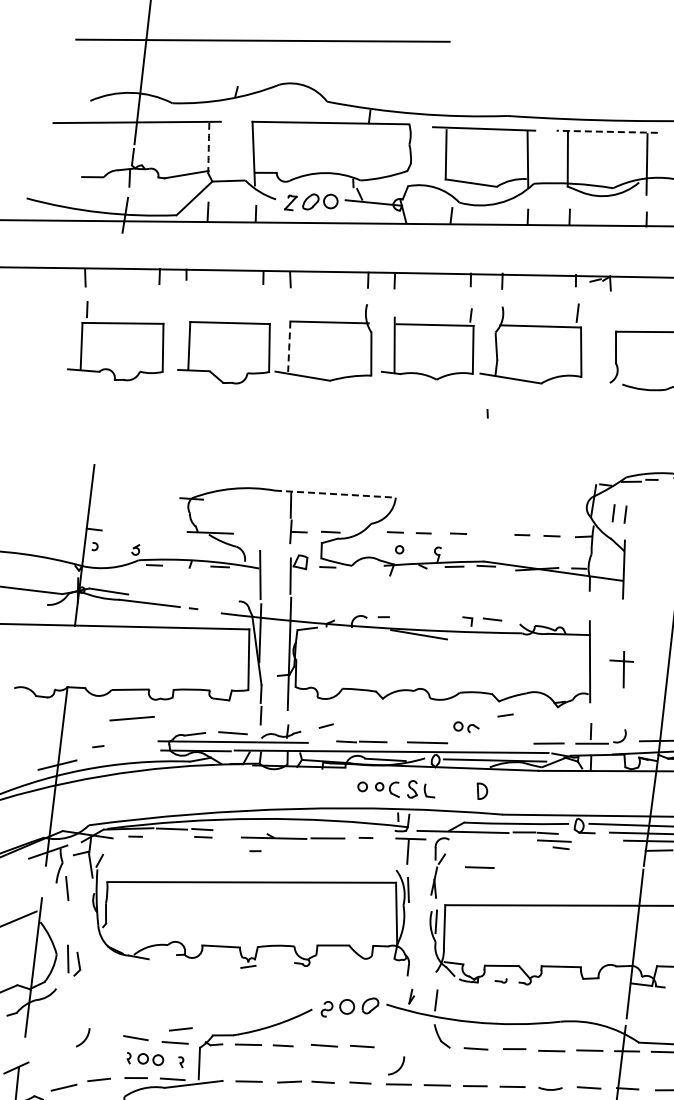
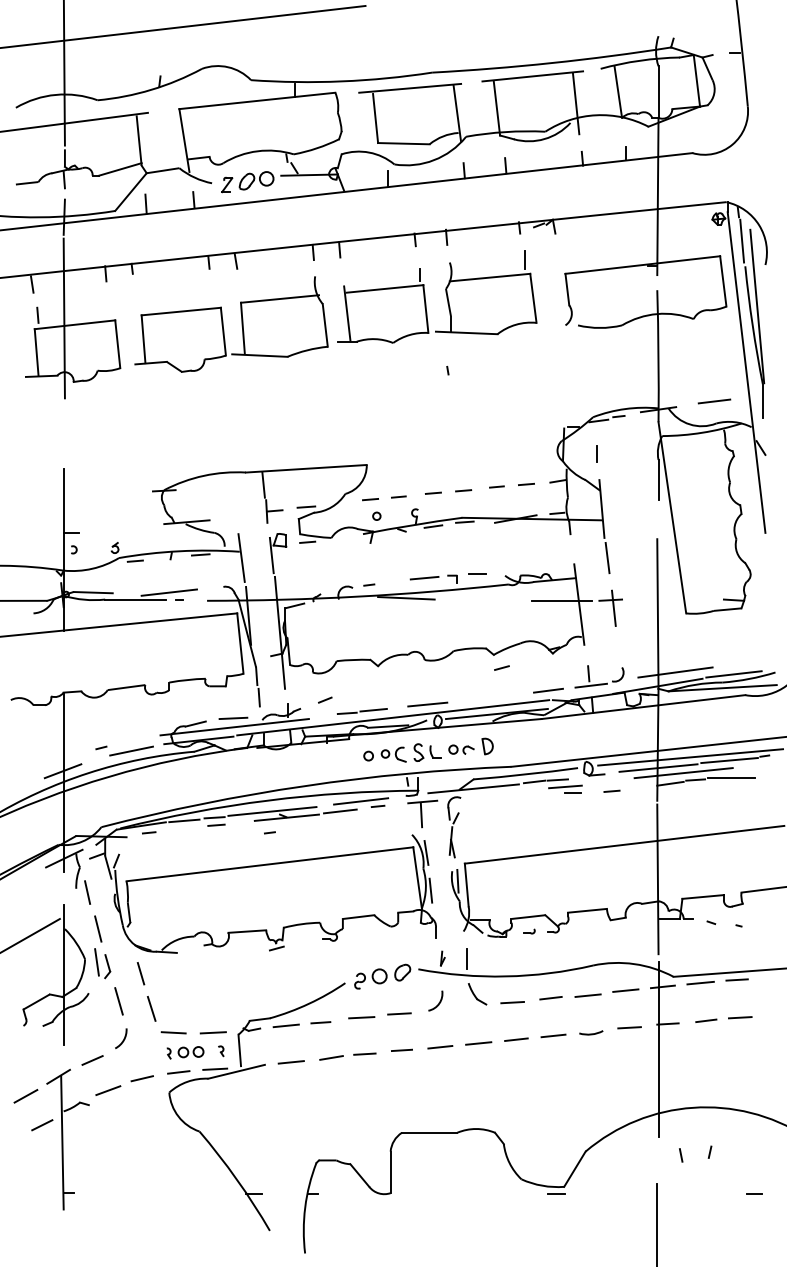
line: (606, 131) -> (532, 76), dashed -> solid
arc: (209, 148) -> (139, 140), dashed -> solid
line: (112, 315) -> (63, 318), added
line: (288, 347) -> (242, 328), dashed -> solid
line: (335, 493) -> (306, 468), dashed -> solid
line: (613, 512) -> (584, 453), removed
line: (488, 534) -> (463, 490), added
line: (184, 600) -> (169, 592), added
line: (623, 618) -> (607, 557), added
line: (572, 655) -> (561, 600), added
line: (132, 718) -> (131, 750), moved
part: (466, 727) -> (461, 749), moved
line: (260, 830) -> (272, 811), added
line: (350, 831) -> (361, 801), added
line: (599, 850) -> (611, 790), added
line: (479, 867) -> (424, 578), moved
line: (73, 925) -> (98, 928), added
line: (407, 927) -> (430, 890), added
line: (110, 975) -> (140, 973), added
line: (84, 1000) -> (118, 1001), added
line: (116, 1011) -> (151, 1008), added
line: (180, 1029) -> (216, 1018), removed
line: (51, 1055) -> (92, 1060), added
arc: (399, 1067) -> (438, 1002), moved

